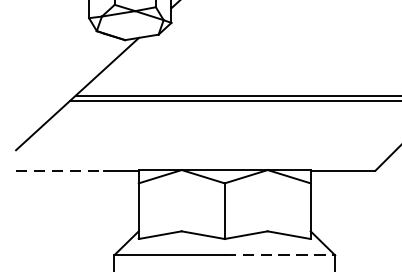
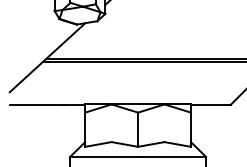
line: (61, 170) -> (37, 104), dashed -> solid
line: (280, 254) -> (172, 156), dashed -> solid

